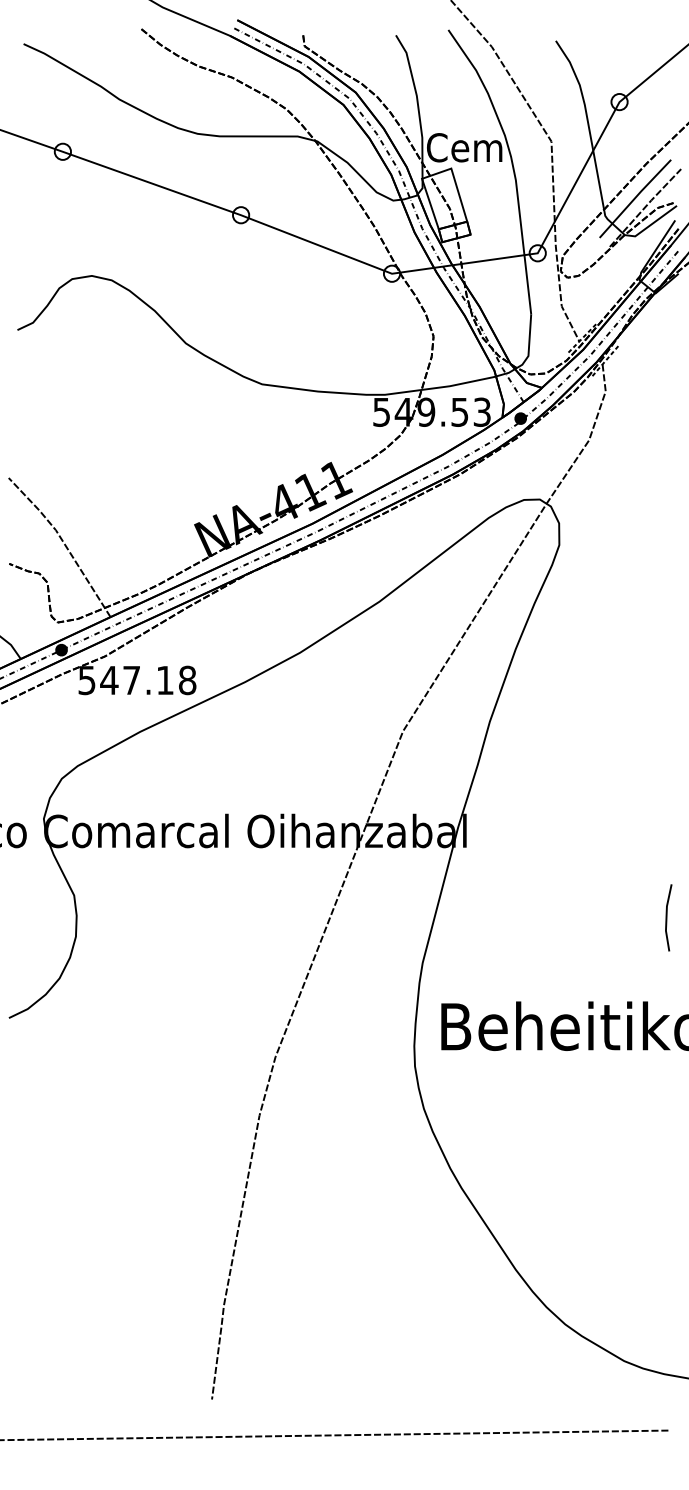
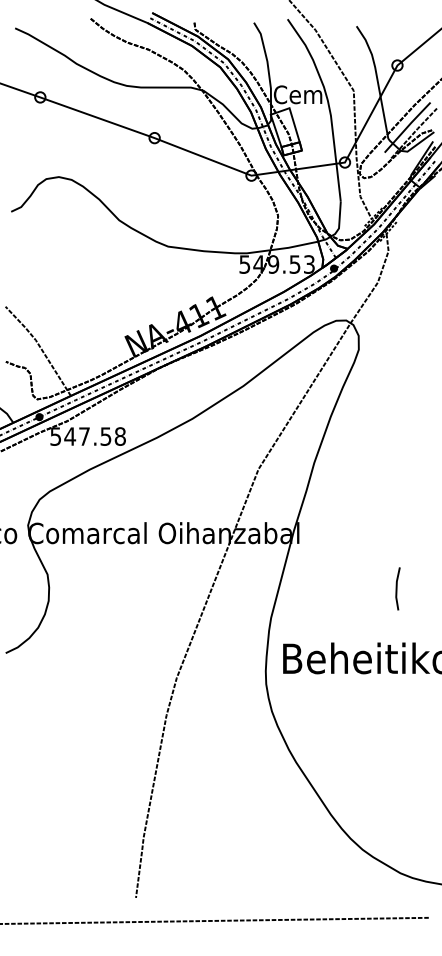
text: (164, 680) -> (105, 436), 547.18 -> 547.58
line: (667, 917) -> (397, 588), moved

